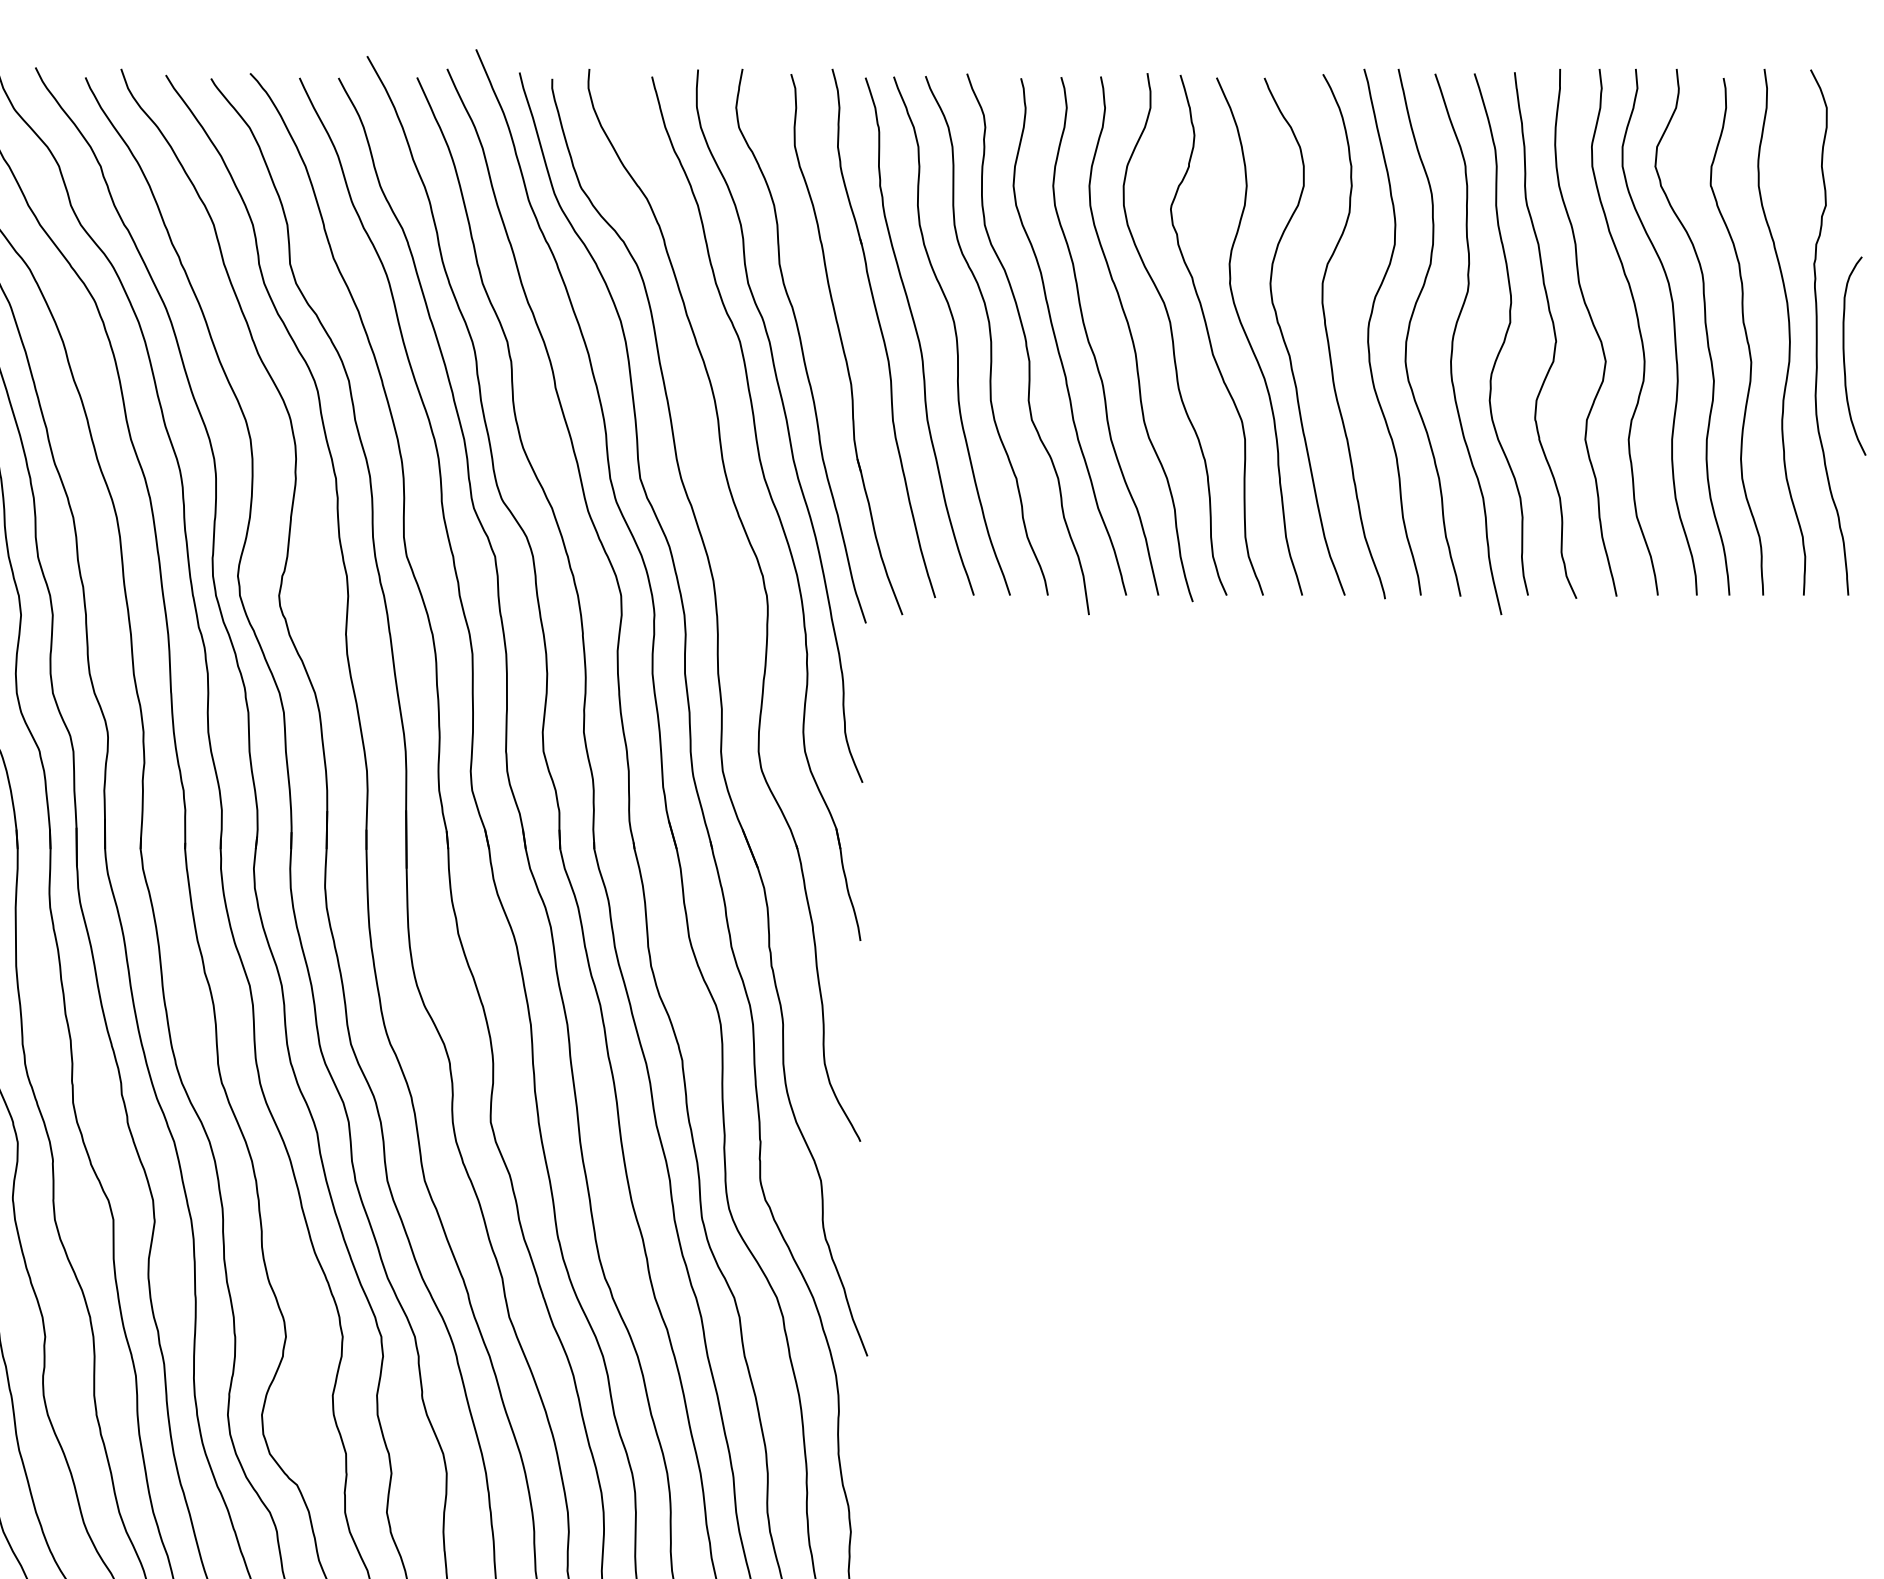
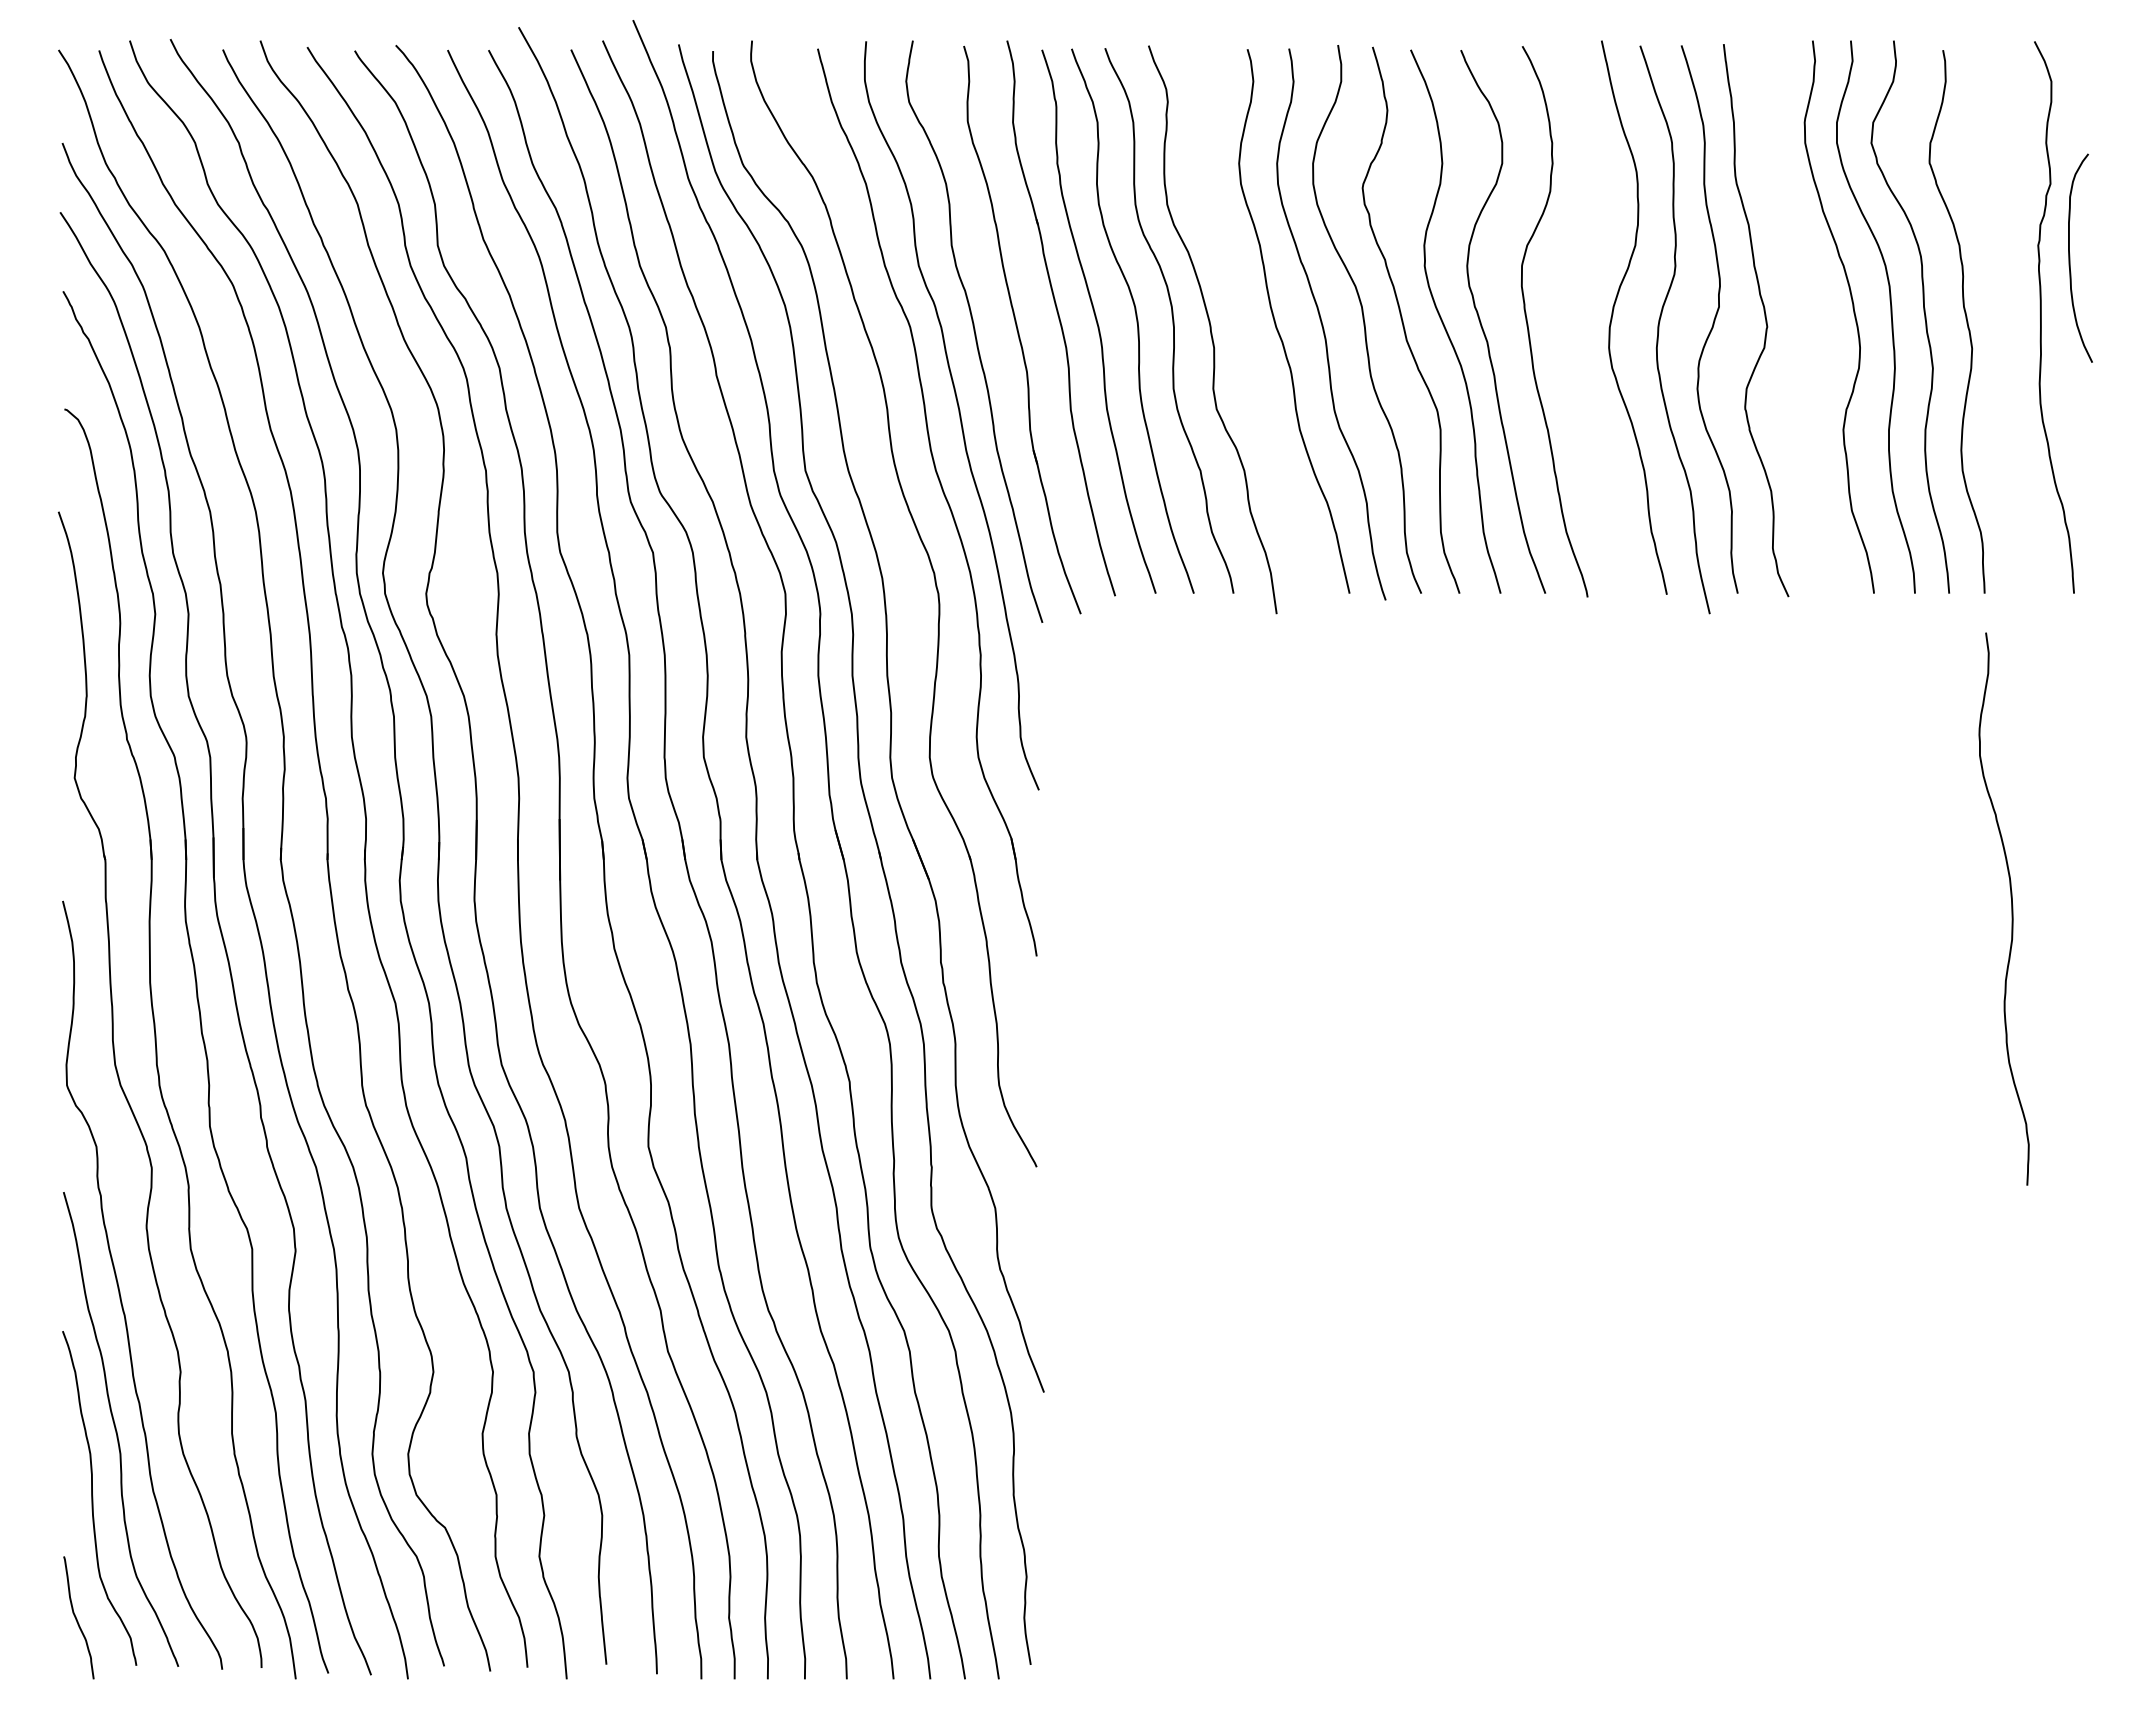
curve: (1369, 327) -> (1571, 312), removed
curve: (1593, 327) -> (1806, 312), removed
curve: (1788, 331) -> (2011, 908), moved
curve: (1056, 338) -> (1242, 323), removed
curve: (1844, 355) -> (2070, 257), moved

